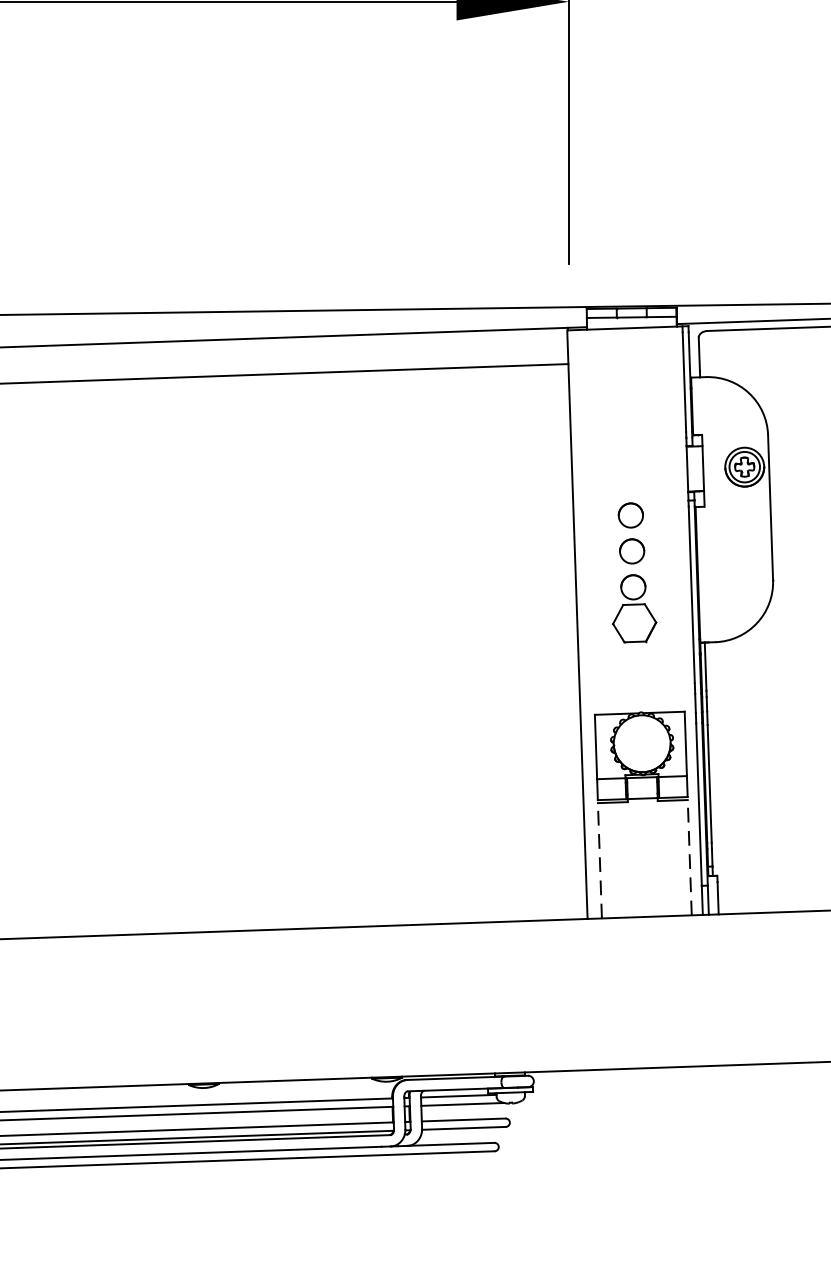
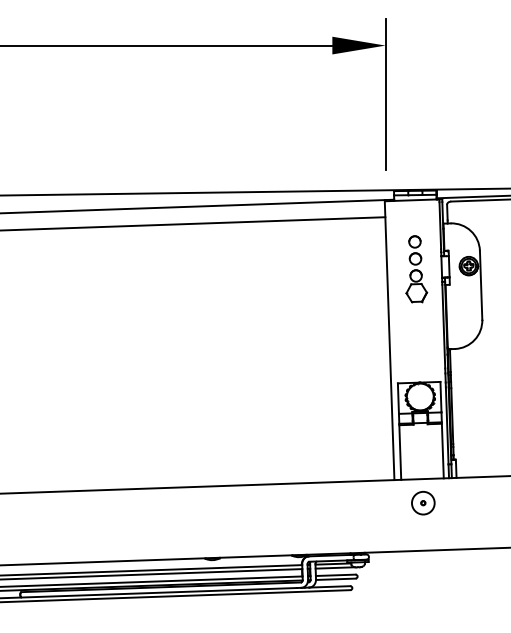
part: (634, 573) -> (416, 269), moved
line: (689, 856) -> (442, 450), dashed -> solid
line: (600, 860) -> (400, 452), dashed -> solid
part: (648, 968) -> (423, 503), added

